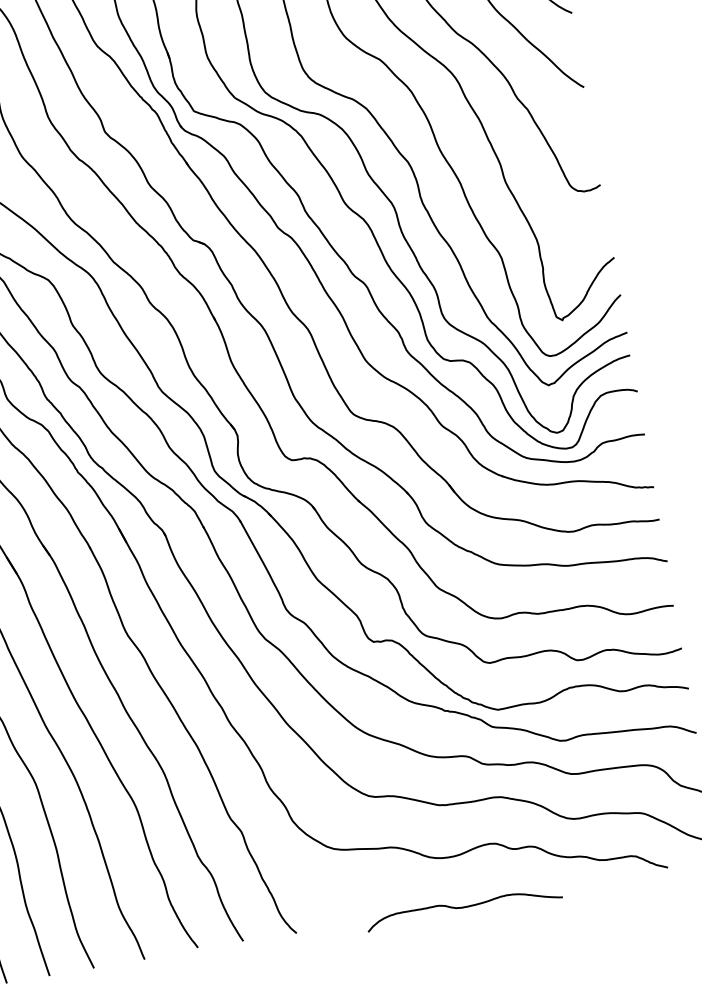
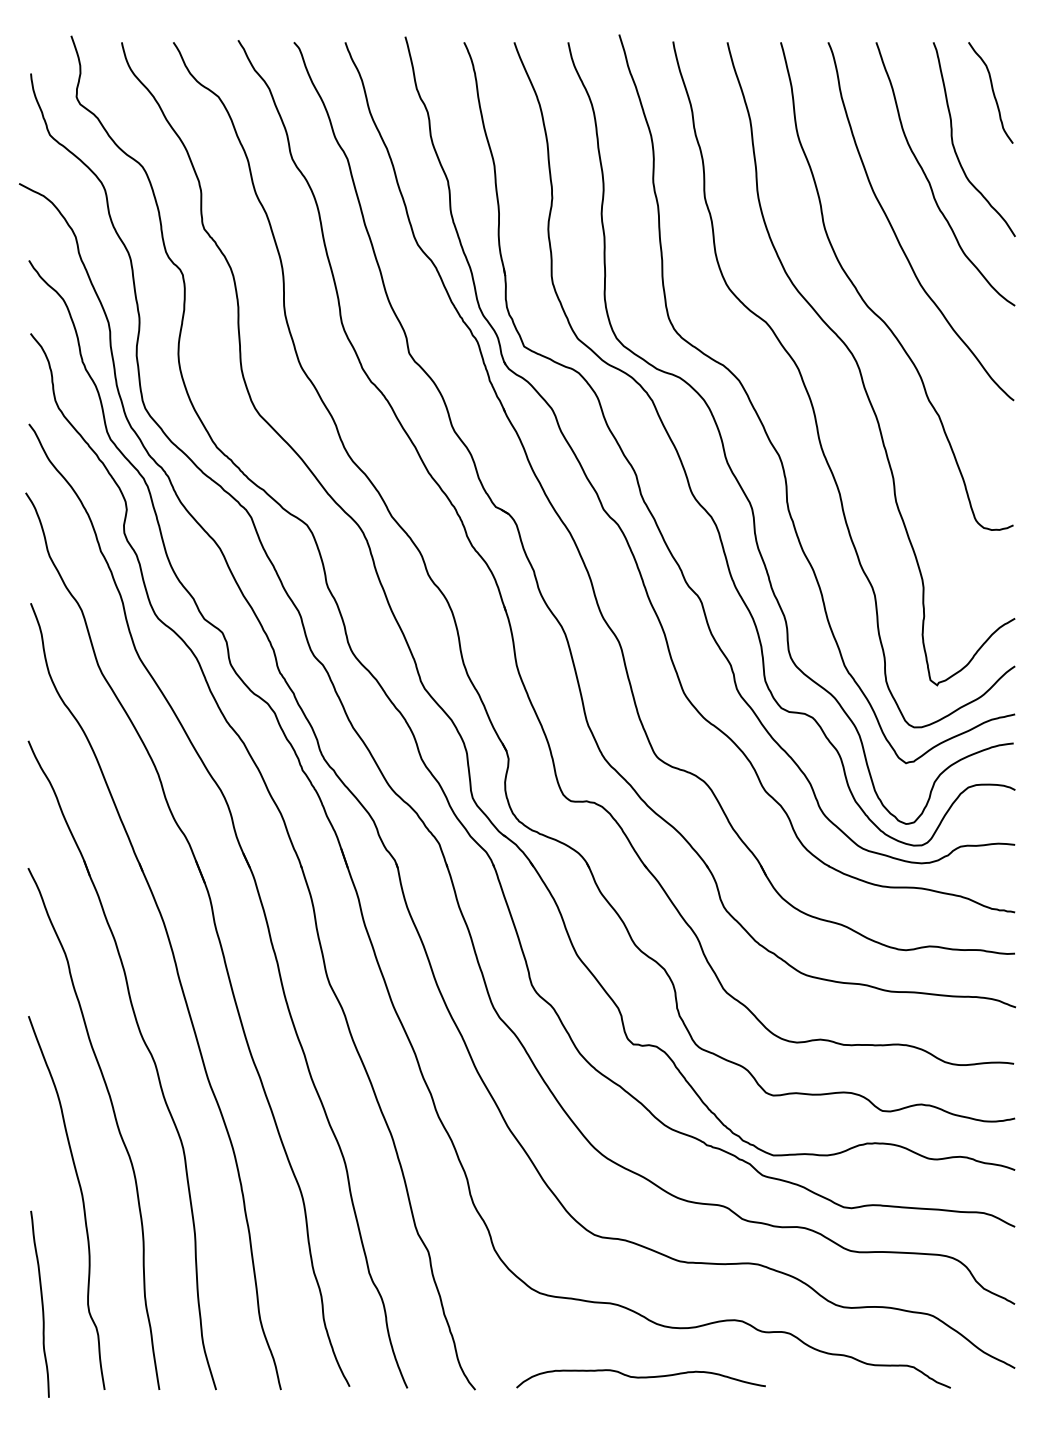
curve: (463, 908) -> (640, 1378), moved

